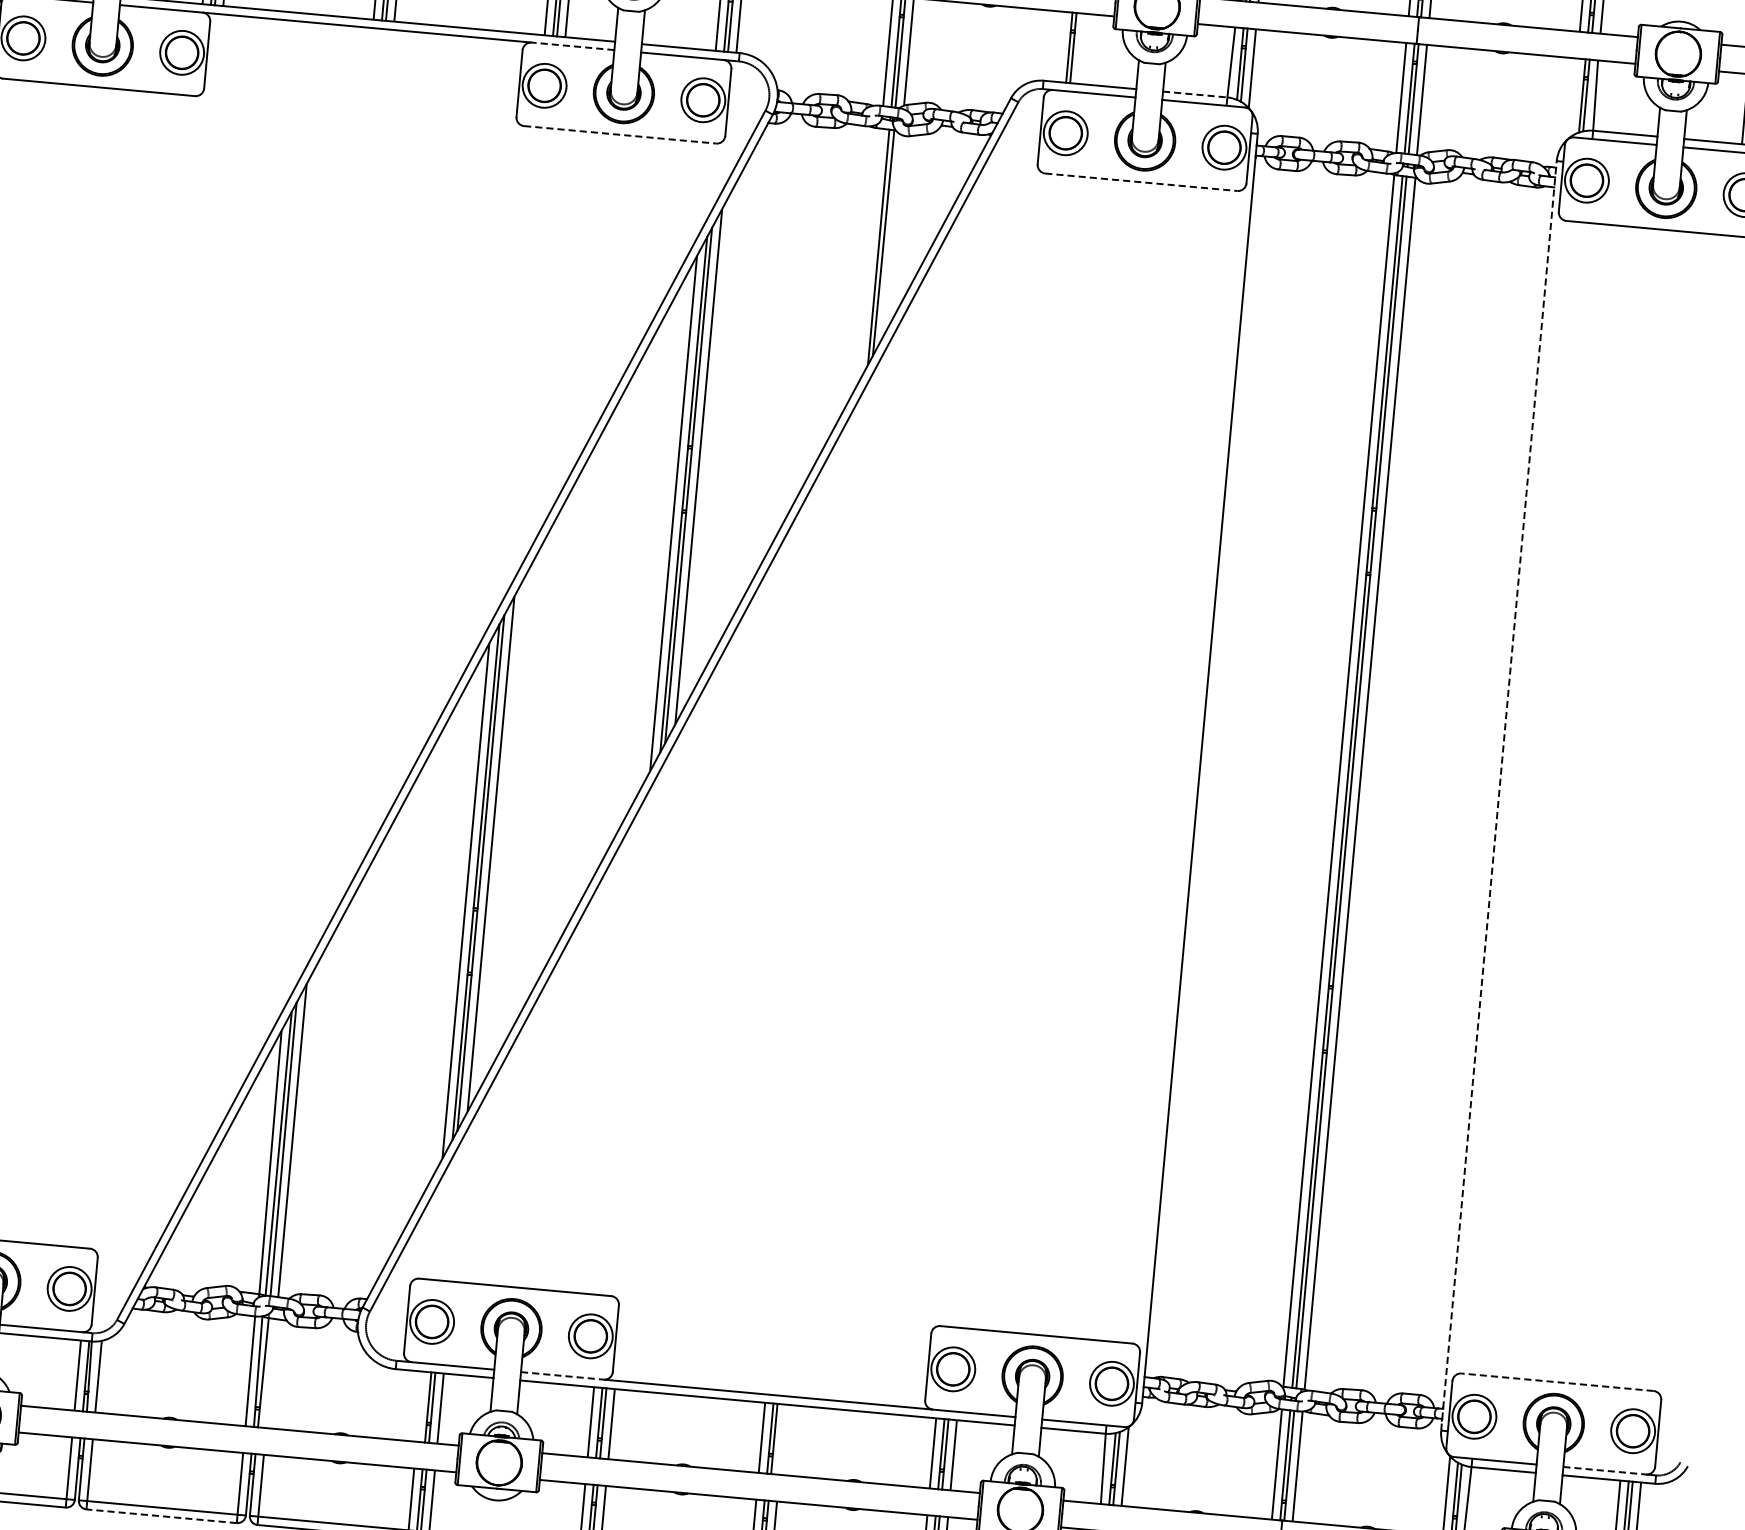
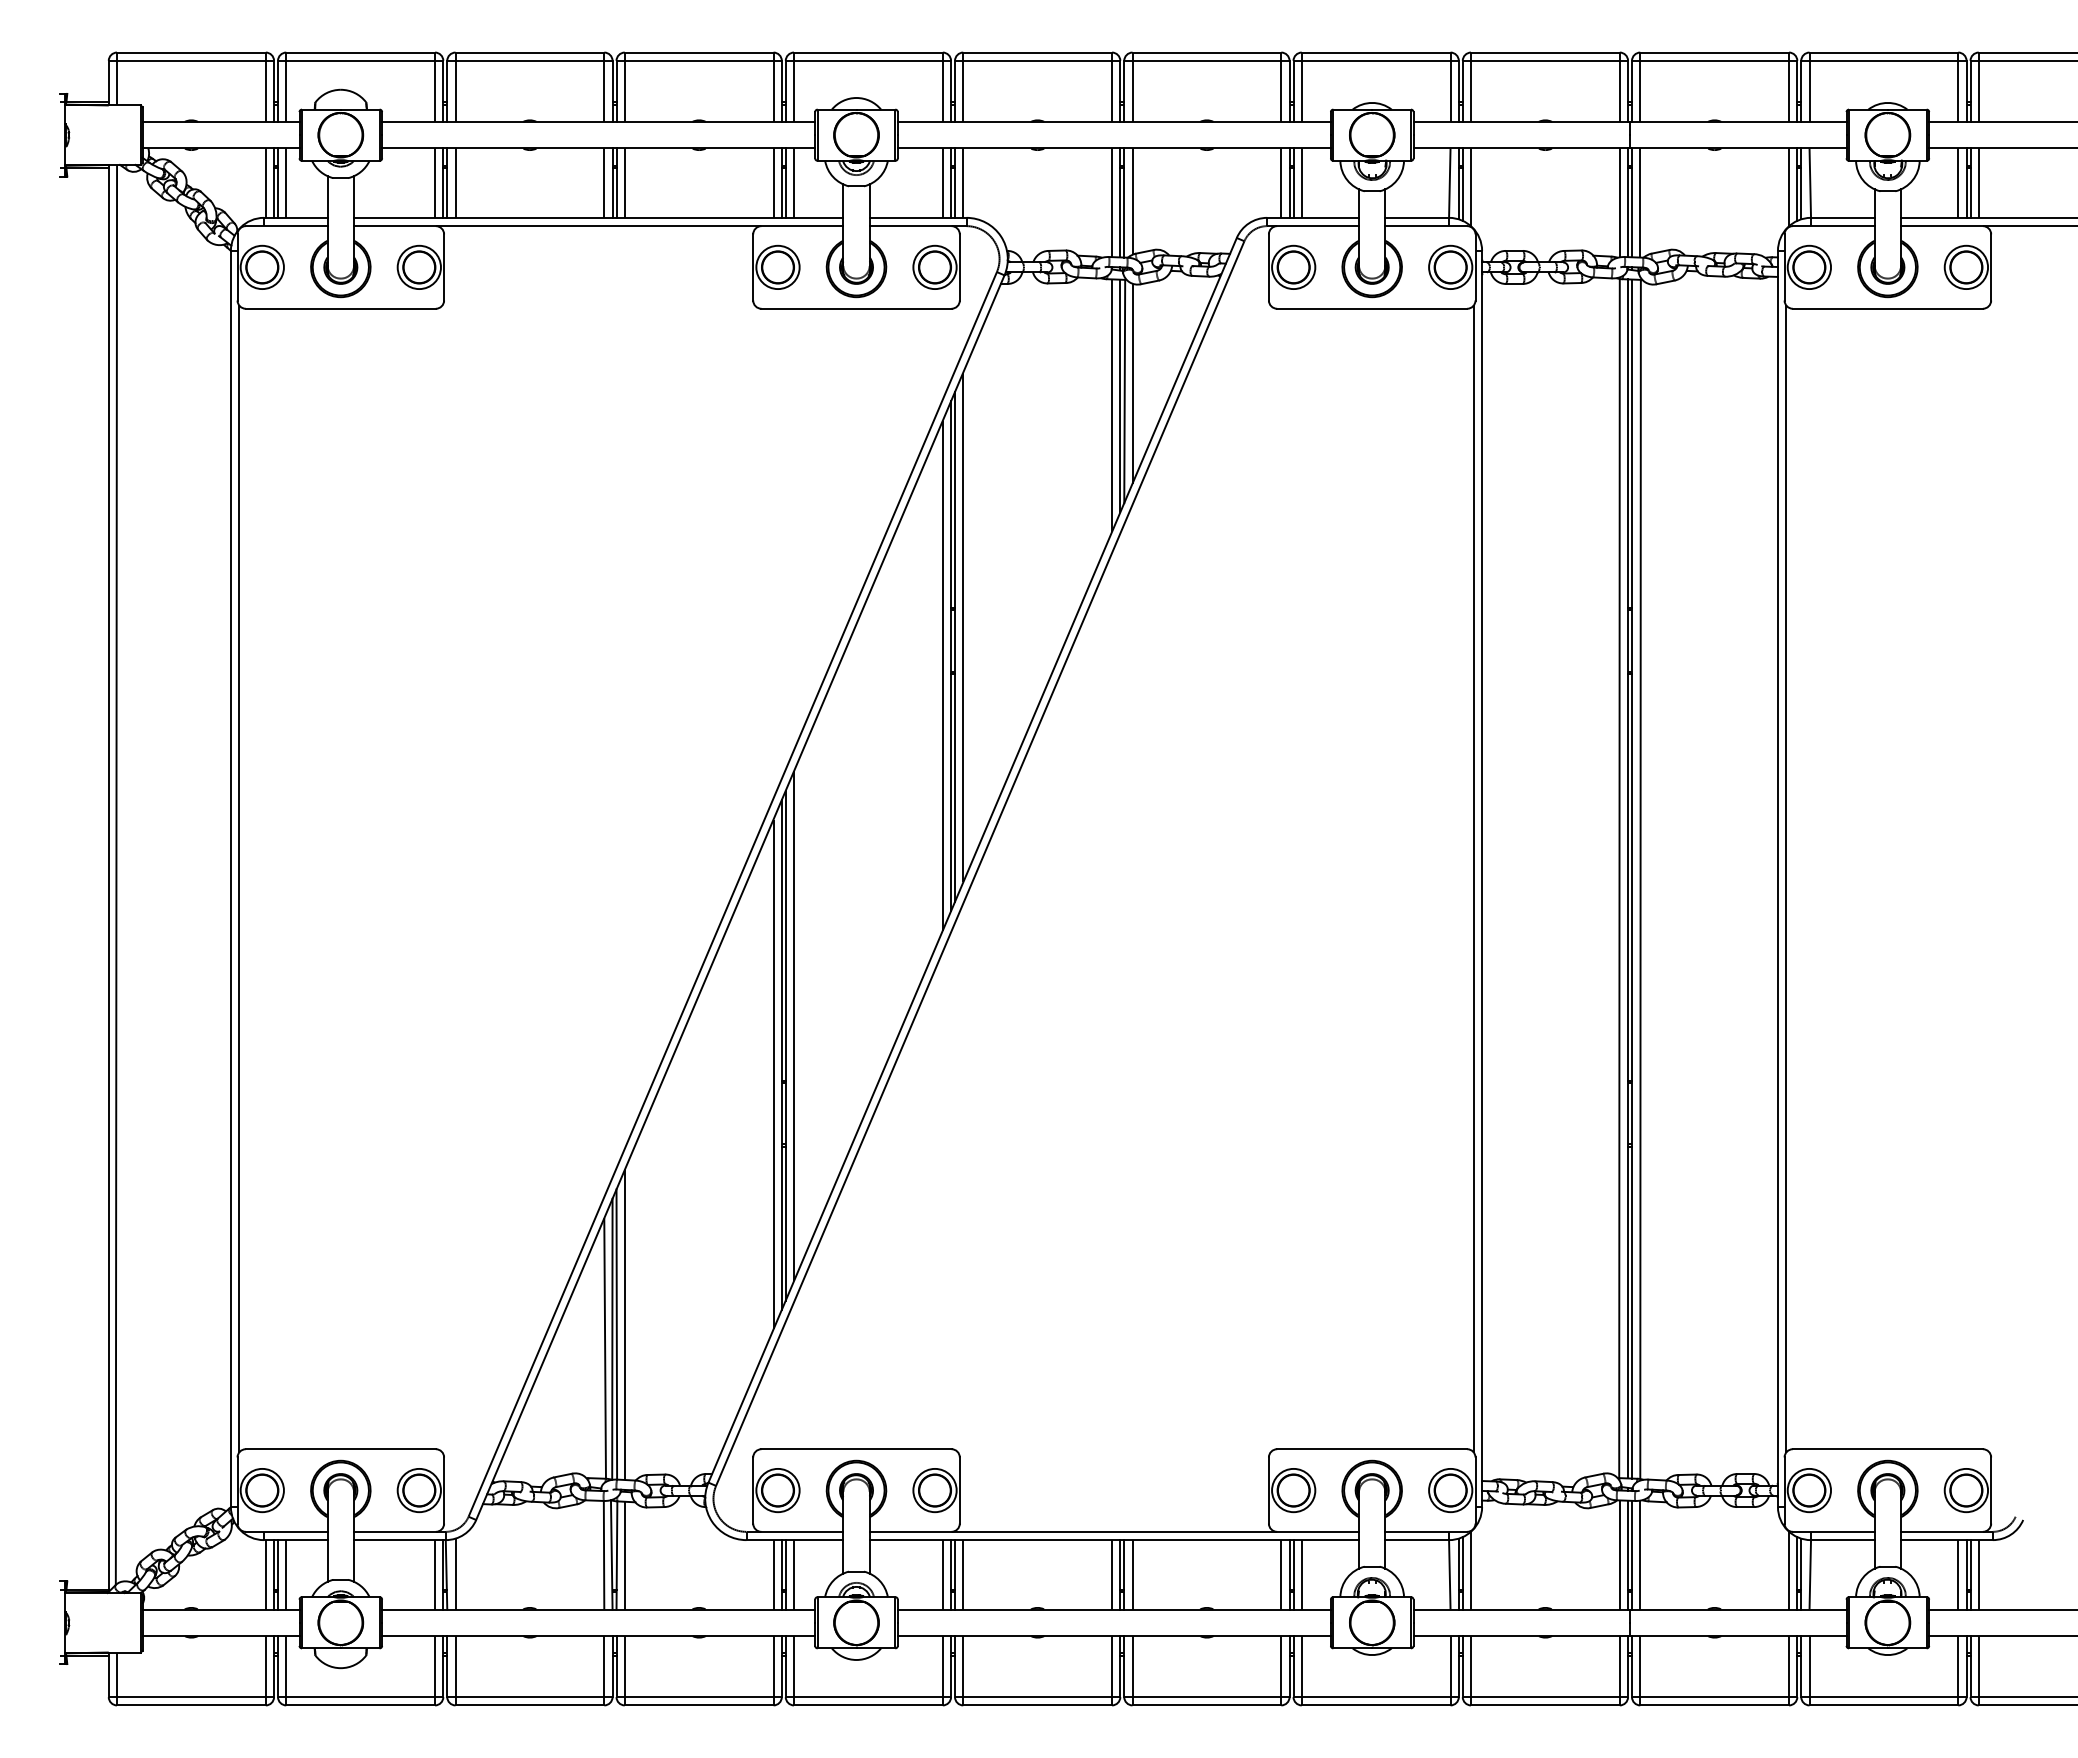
line: (573, 46) -> (802, 226), dashed -> solid
line: (1061, 46) -> (1281, 182), added
line: (1081, 48) -> (1301, 182), added
line: (1195, 94) -> (1417, 217), dashed -> solid
line: (1574, 98) -> (1789, 187), added
line: (621, 134) -> (857, 308), dashed -> solid
line: (1141, 182) -> (1372, 308), dashed -> solid
line: (892, 235) -> (1132, 383), added
line: (869, 256) -> (1112, 405), added
line: (1191, 767) -> (1473, 878), added
line: (1498, 795) -> (1777, 878), dashed -> solid
line: (1507, 796) -> (1786, 878), added
line: (271, 1373) -> (624, 1555), added
line: (562, 1375) -> (910, 1531), dashed -> solid
line: (1557, 1382) -> (1887, 1449), dashed -> solid
line: (419, 1406) -> (773, 1574), added
line: (782, 1439) -> (1132, 1574), added
line: (1605, 1470) -> (1942, 1531), dashed -> solid
line: (161, 1516) -> (529, 1705), dashed -> solid

